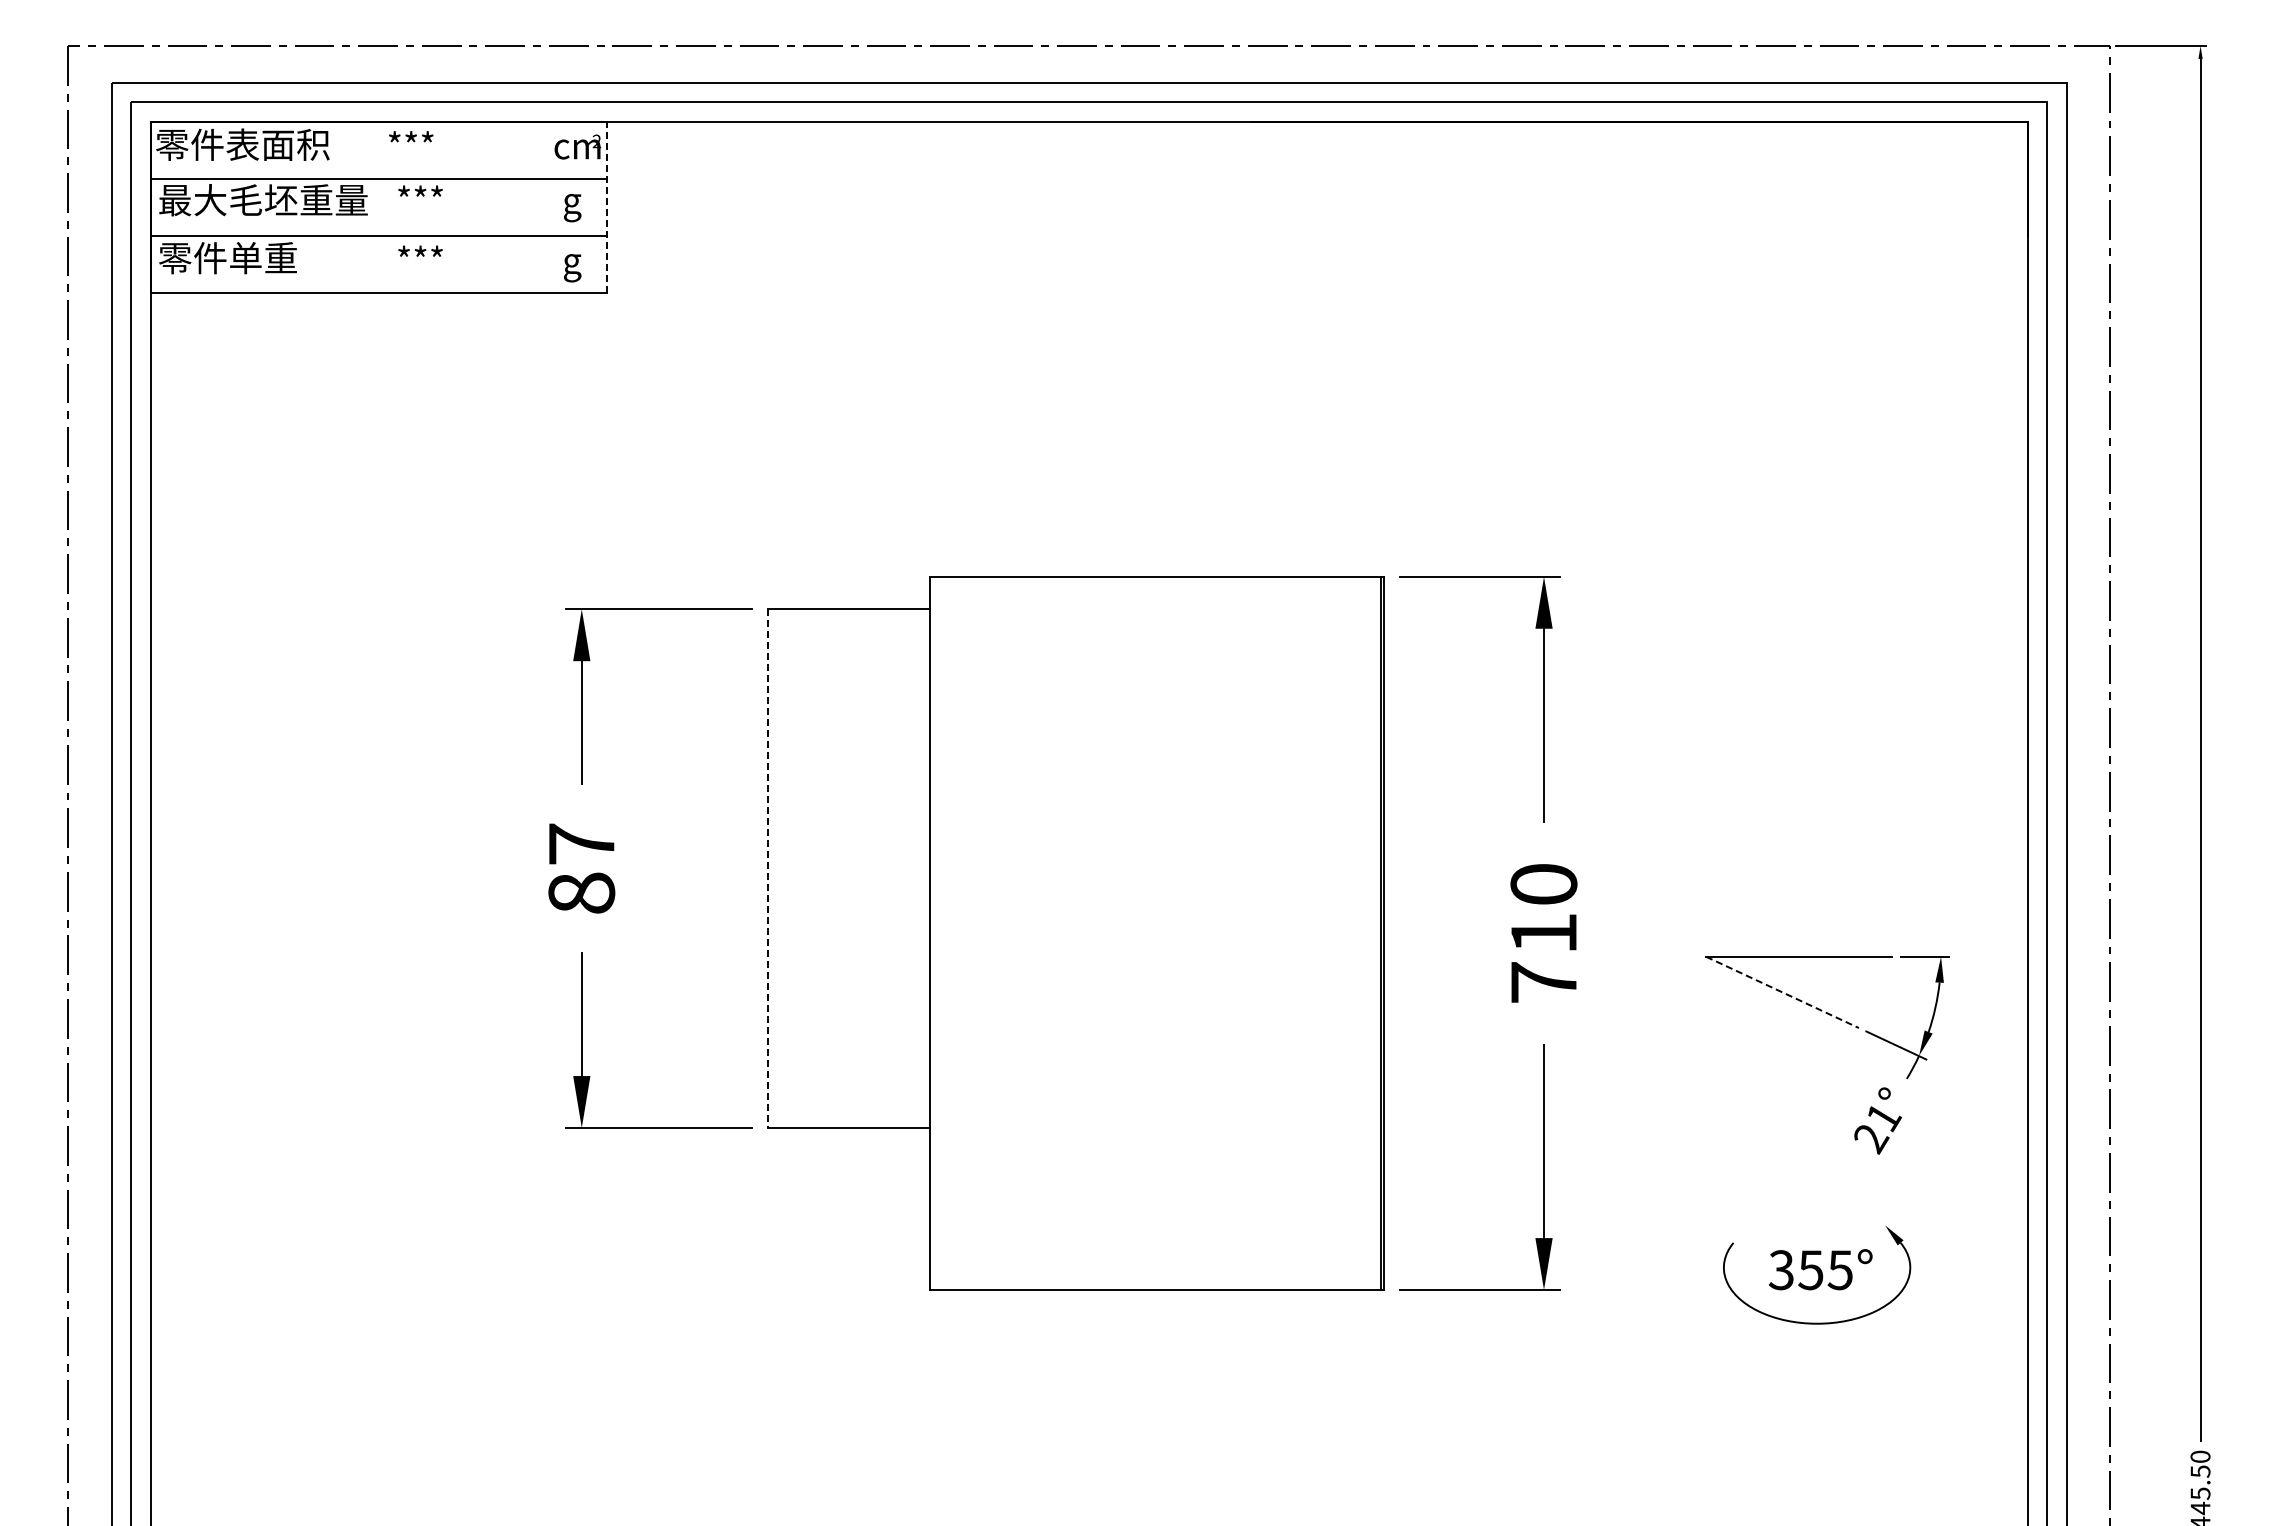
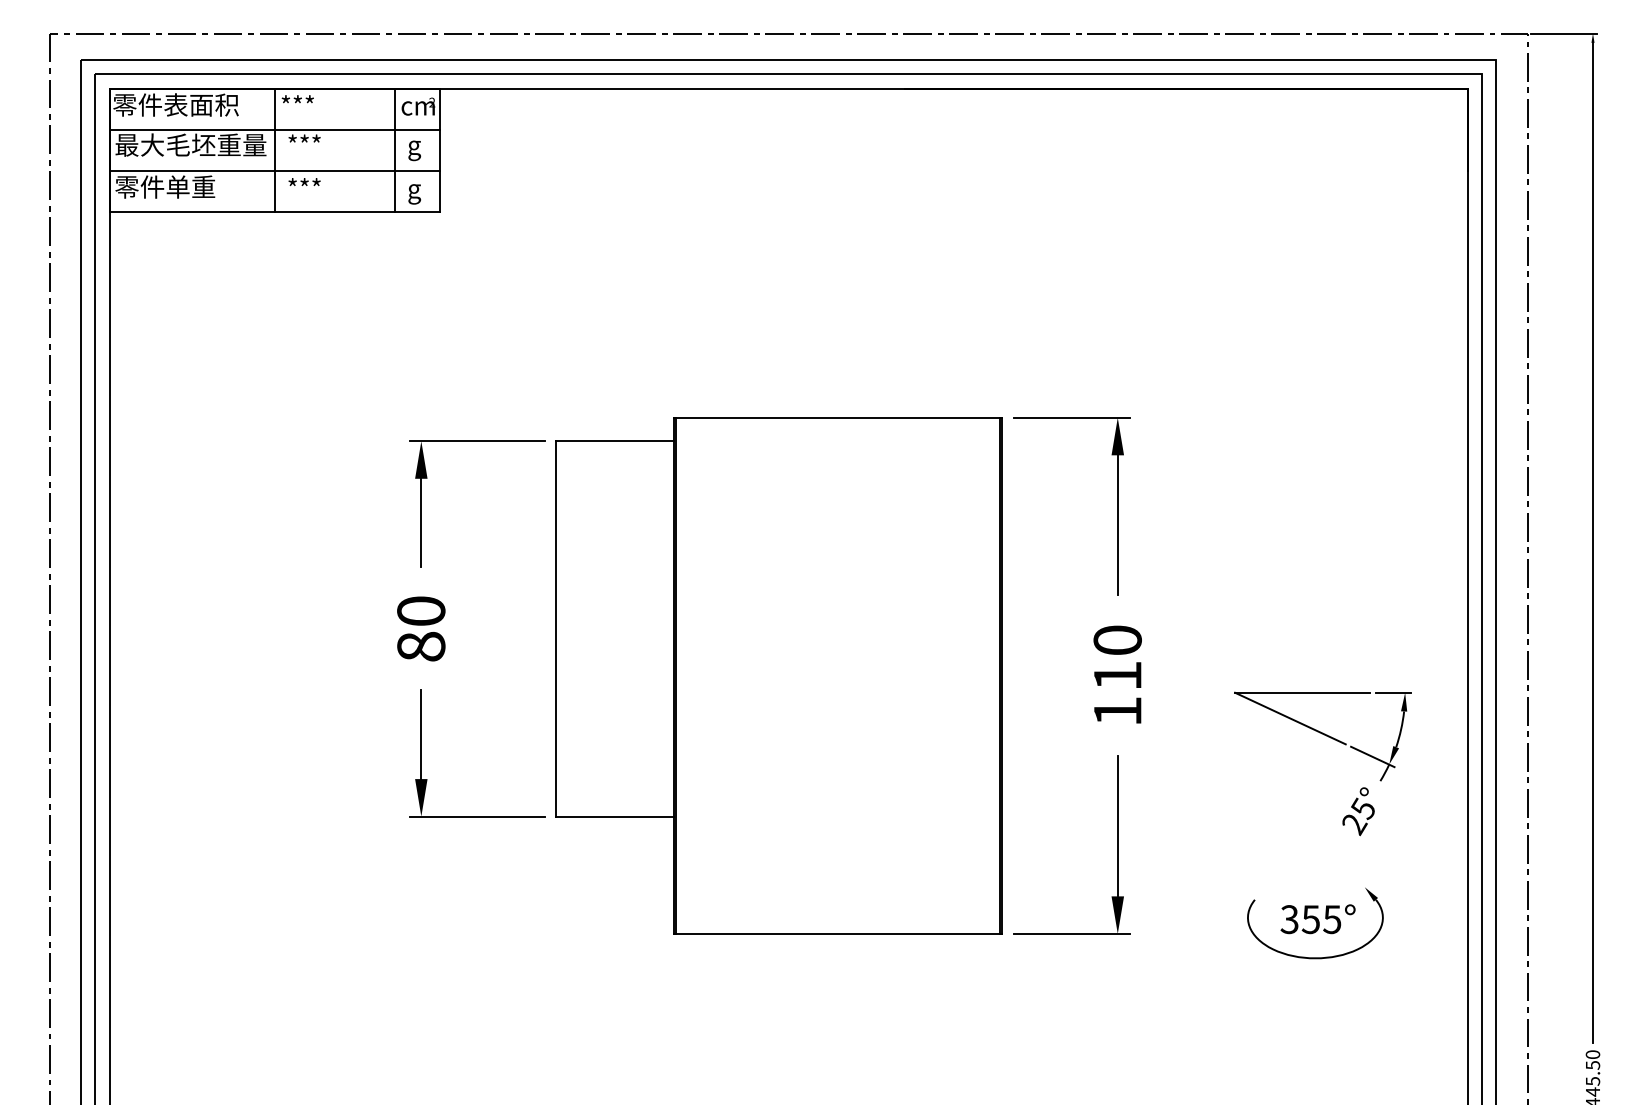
line: (379, 207) -> (274, 150), added
line: (545, 207) -> (395, 150), added
line: (606, 207) -> (439, 150), dashed -> solid
text: (581, 843) -> (421, 610), 87 -> 80
line: (768, 869) -> (556, 629), dashed -> solid
line: (933, 932) -> (675, 675), added
text: (1543, 982) -> (1117, 711), 710 -> 110
line: (1782, 992) -> (1290, 718), dashed -> solid
text: (1884, 1116) -> (1364, 808), 21° -> 25°

